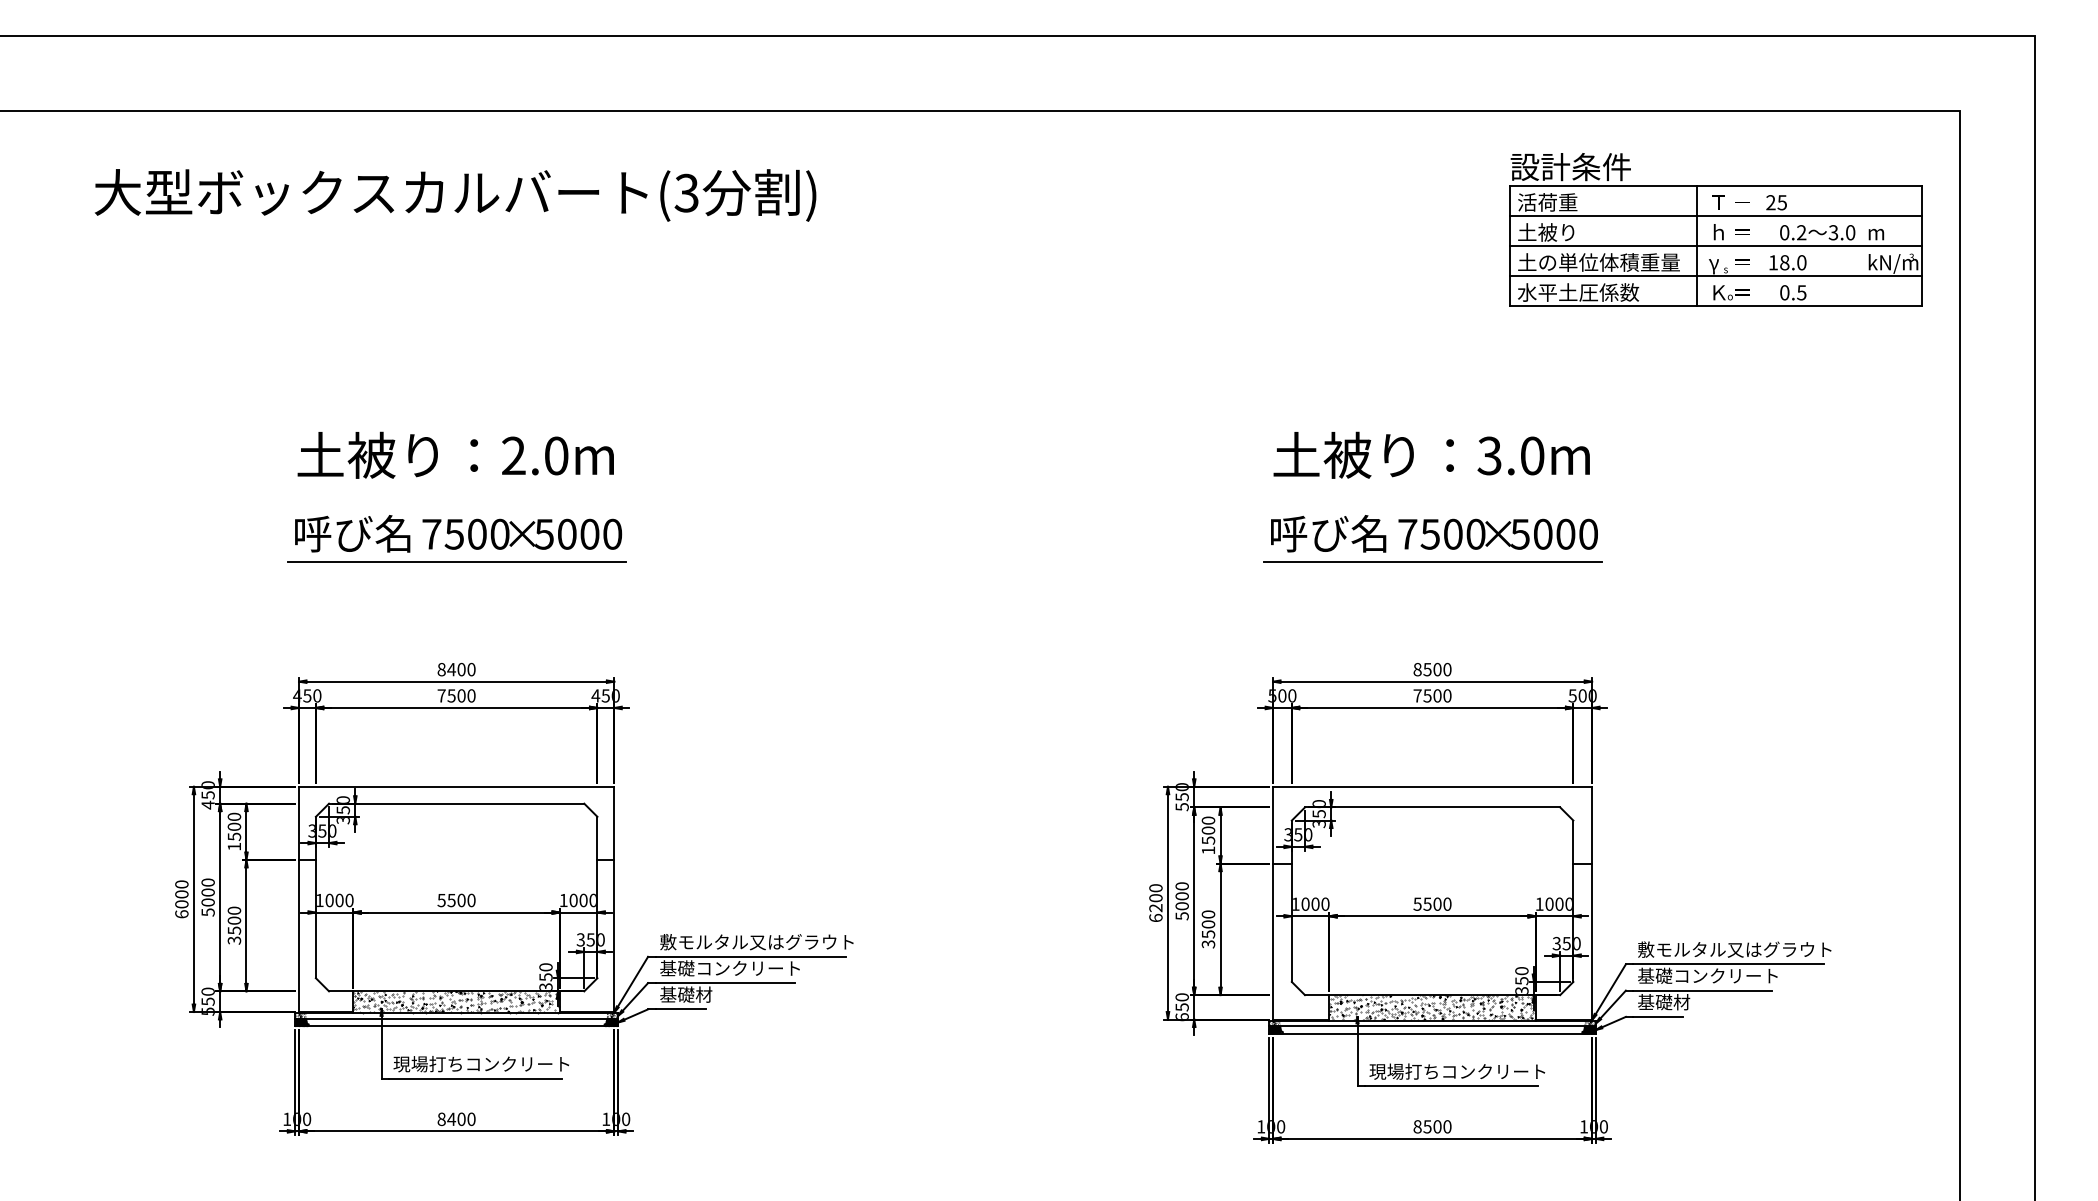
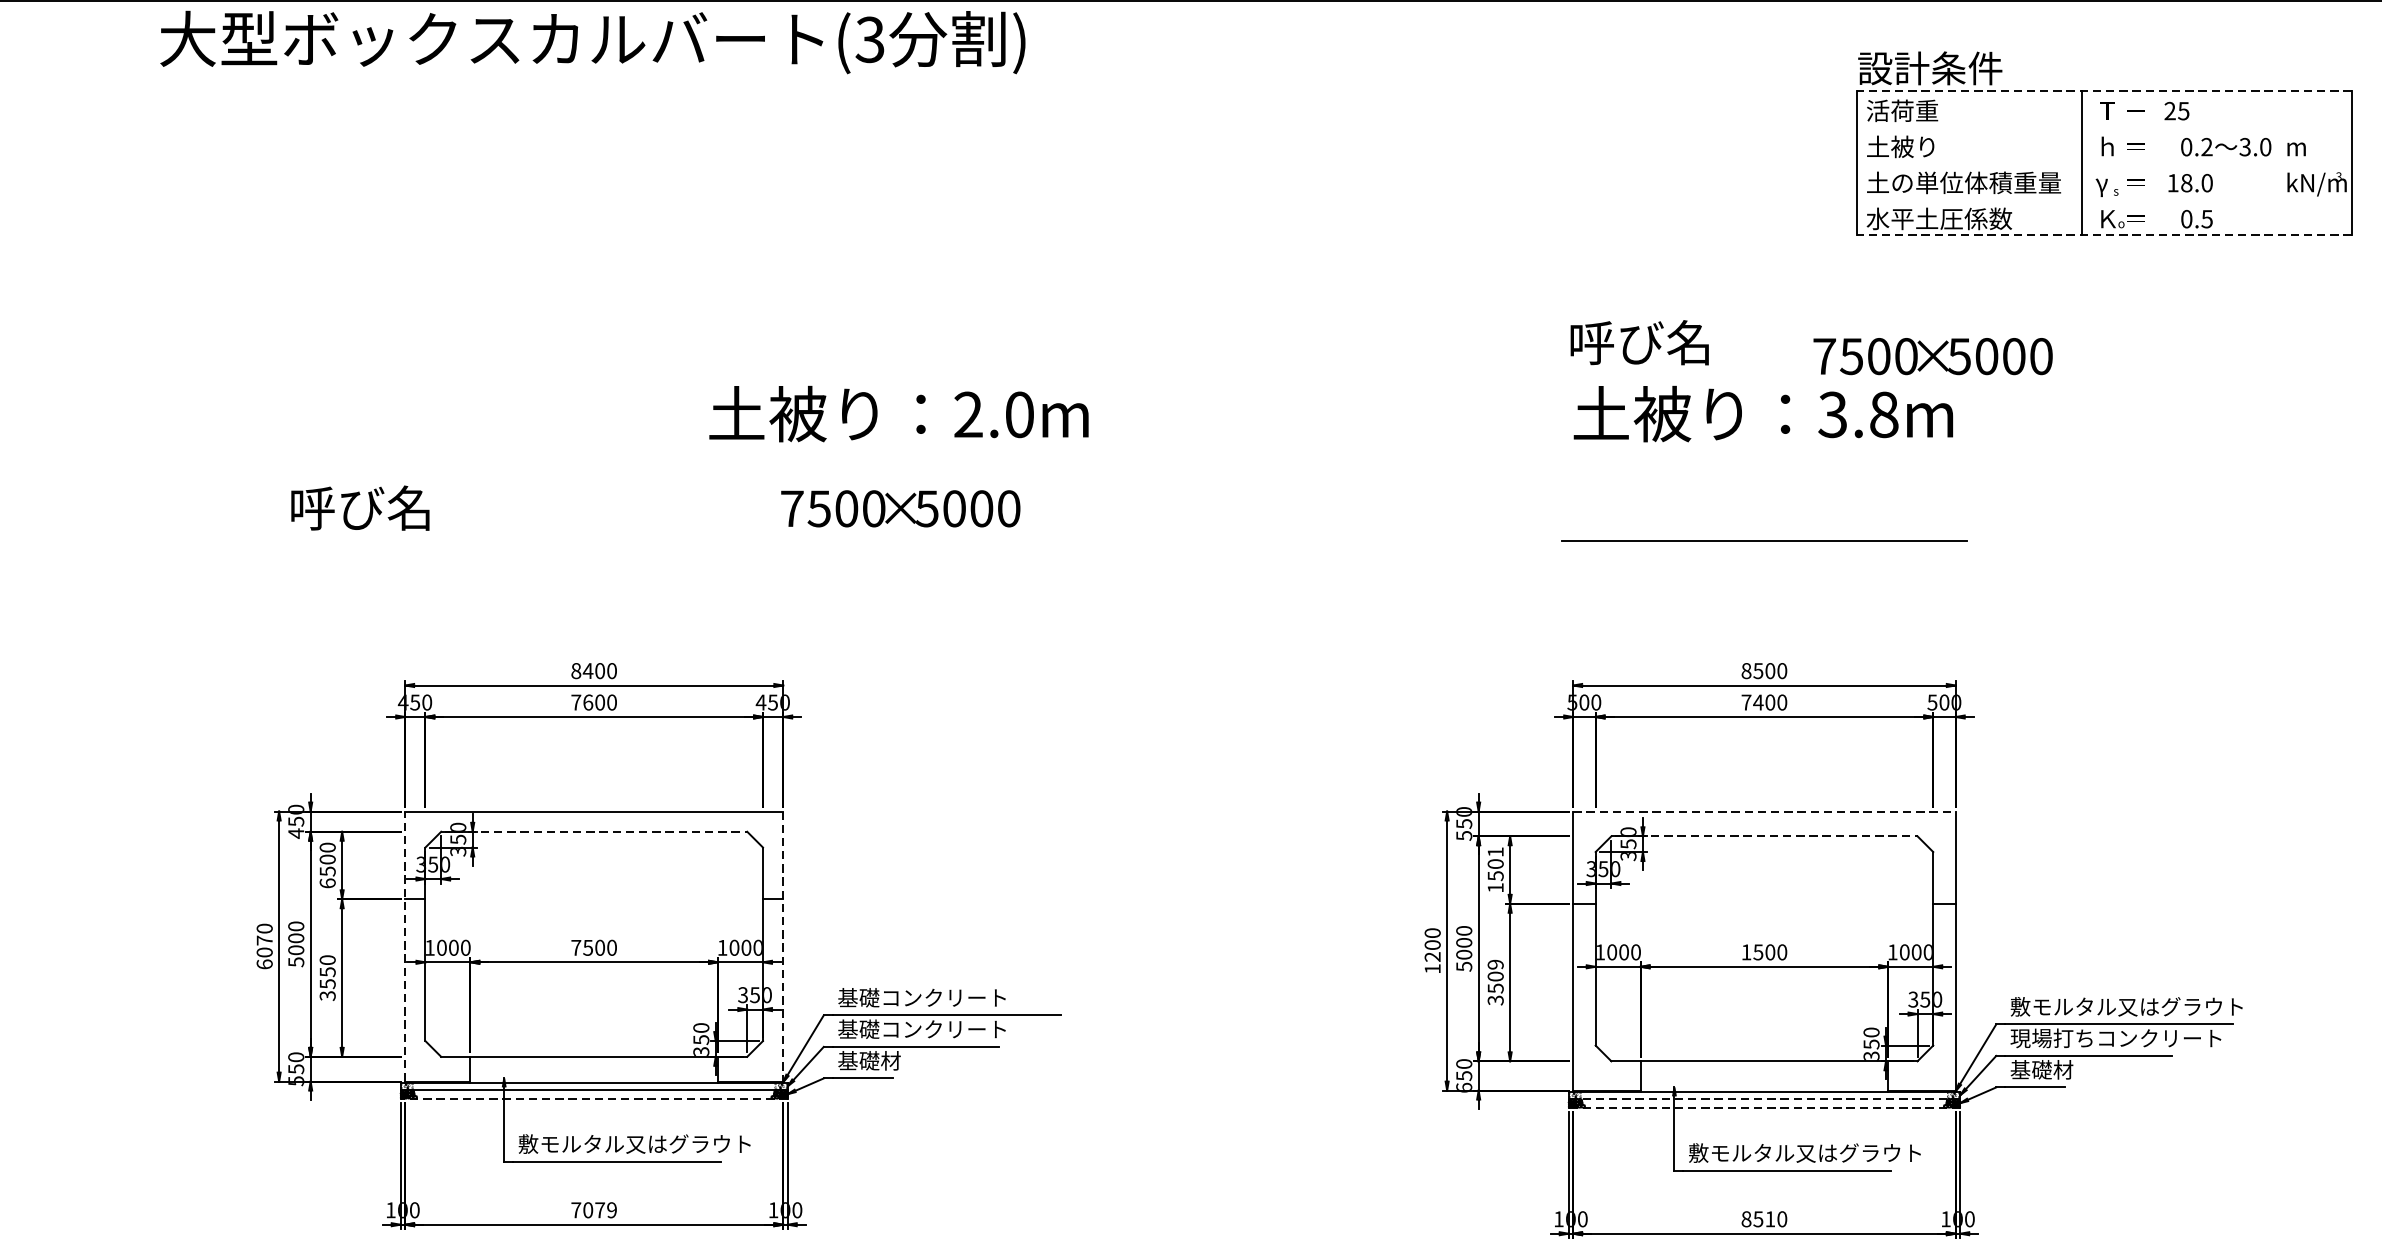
line: (1715, 186) -> (2103, 91), solid -> dashed
text: (455, 195) -> (592, 42), moved
line: (1715, 216) -> (2103, 127), removed
line: (1715, 246) -> (2103, 163), removed
line: (1715, 276) -> (2103, 199), removed
line: (1715, 306) -> (2103, 235), solid -> dashed
text: (455, 454) -> (898, 413), moved
text: (1532, 455) -> (1884, 414), 3.0m -> 3.8m
text: (352, 533) -> (360, 507), moved
text: (522, 533) -> (900, 507), moved
text: (1328, 533) -> (1639, 342), moved
text: (1497, 533) -> (1932, 355), moved
line: (456, 561) -> (594, 541), removed
text: (451, 695) -> (588, 702), 7500 -> 7600
text: (1427, 695) -> (1758, 702), 7500 -> 7400
line: (1432, 786) -> (1764, 811), solid -> dashed
line: (456, 803) -> (594, 831), solid -> dashed
line: (1432, 807) -> (1764, 836), solid -> dashed
text: (1208, 820) -> (1495, 851), 1500 -> 1501
text: (234, 846) -> (327, 883), 1500 -> 6500
text: (181, 894) -> (264, 940), 6000 -> 6070
line: (299, 899) -> (405, 946), solid -> dashed
line: (614, 899) -> (783, 946), solid -> dashed
text: (441, 900) -> (576, 947), 5500 -> 7500
text: (1417, 903) -> (1746, 951), 5500 -> 1500
text: (1208, 914) -> (1495, 964), 3500 -> 3509
text: (1155, 917) -> (1432, 968), 6200 -> 1200
text: (233, 920) -> (326, 971), 3500 -> 3550
text: (756, 942) -> (953, 998), 敷モルタル又はグラウト -> 基礎コンクリート
text: (1725, 975) -> (2115, 1037), 基礎コンクリート -> 現場打ちコンクリート
hatch: (456, 1002) -> (594, 1070), removed
hatch: (1431, 1007) -> (1763, 1076), removed
line: (456, 1026) -> (594, 1098), solid -> dashed
line: (1432, 1026) -> (1764, 1098), solid -> dashed
line: (1432, 1033) -> (1764, 1107), solid -> dashed
text: (489, 1064) -> (633, 1144), 現場打ちコンクリート -> 敷モルタル又はグラウト
text: (1465, 1071) -> (1803, 1152), 現場打ちコンクリート -> 敷モルタル又はグラウト
text: (456, 1119) -> (594, 1210), 8400 -> 7079
text: (1437, 1126) -> (1770, 1218), 8500 -> 8510

